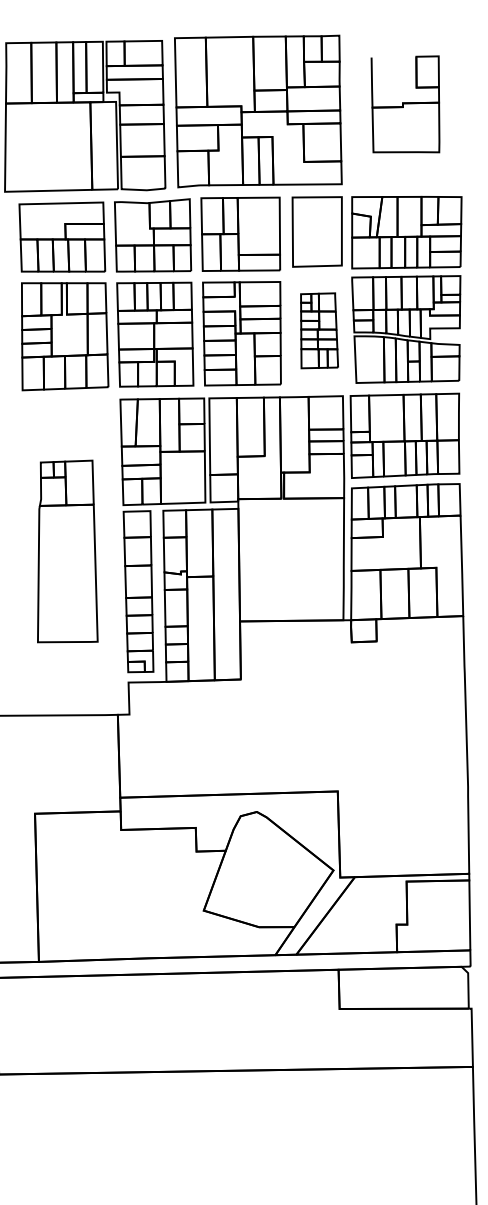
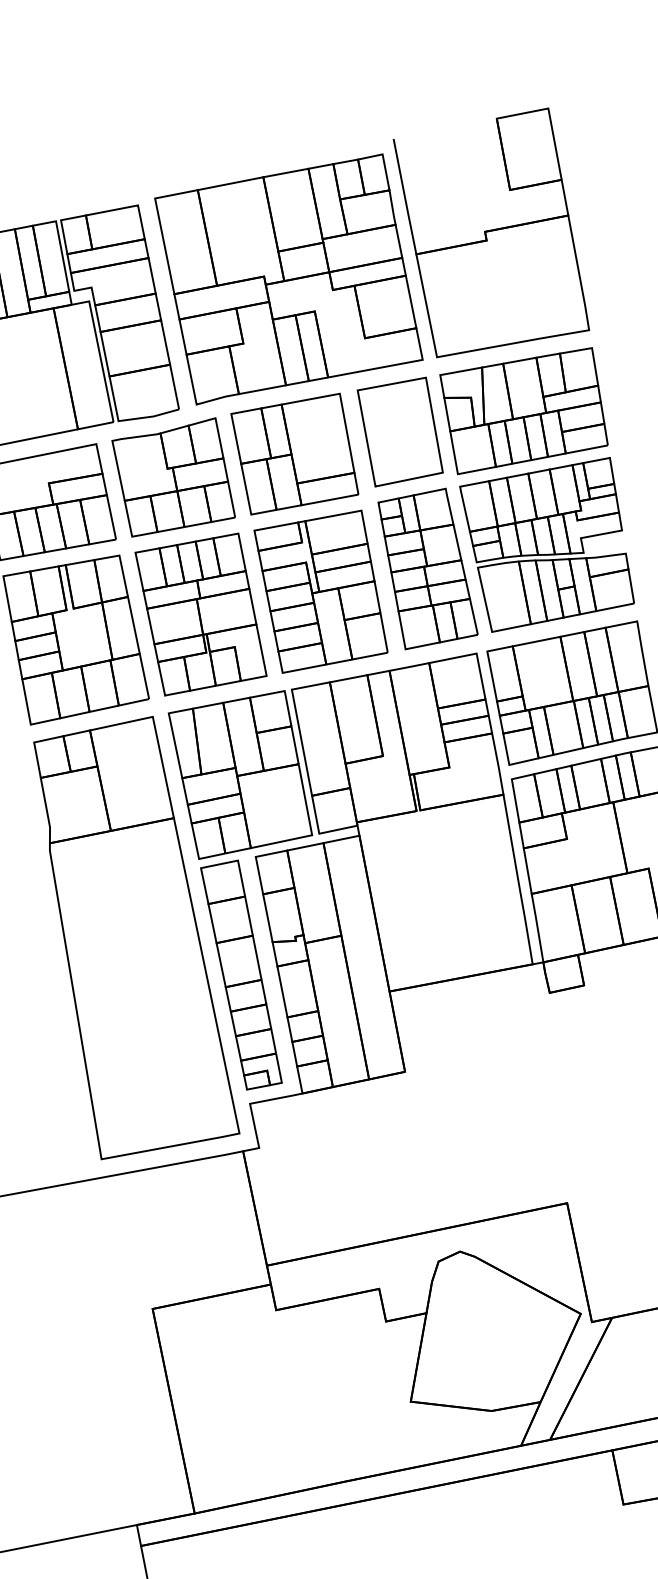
part: (405, 104) -> (491, 233), size x1.67
part: (319, 330) -> (427, 568), size x1.43
part: (67, 551) -> (132, 937), size x1.67

